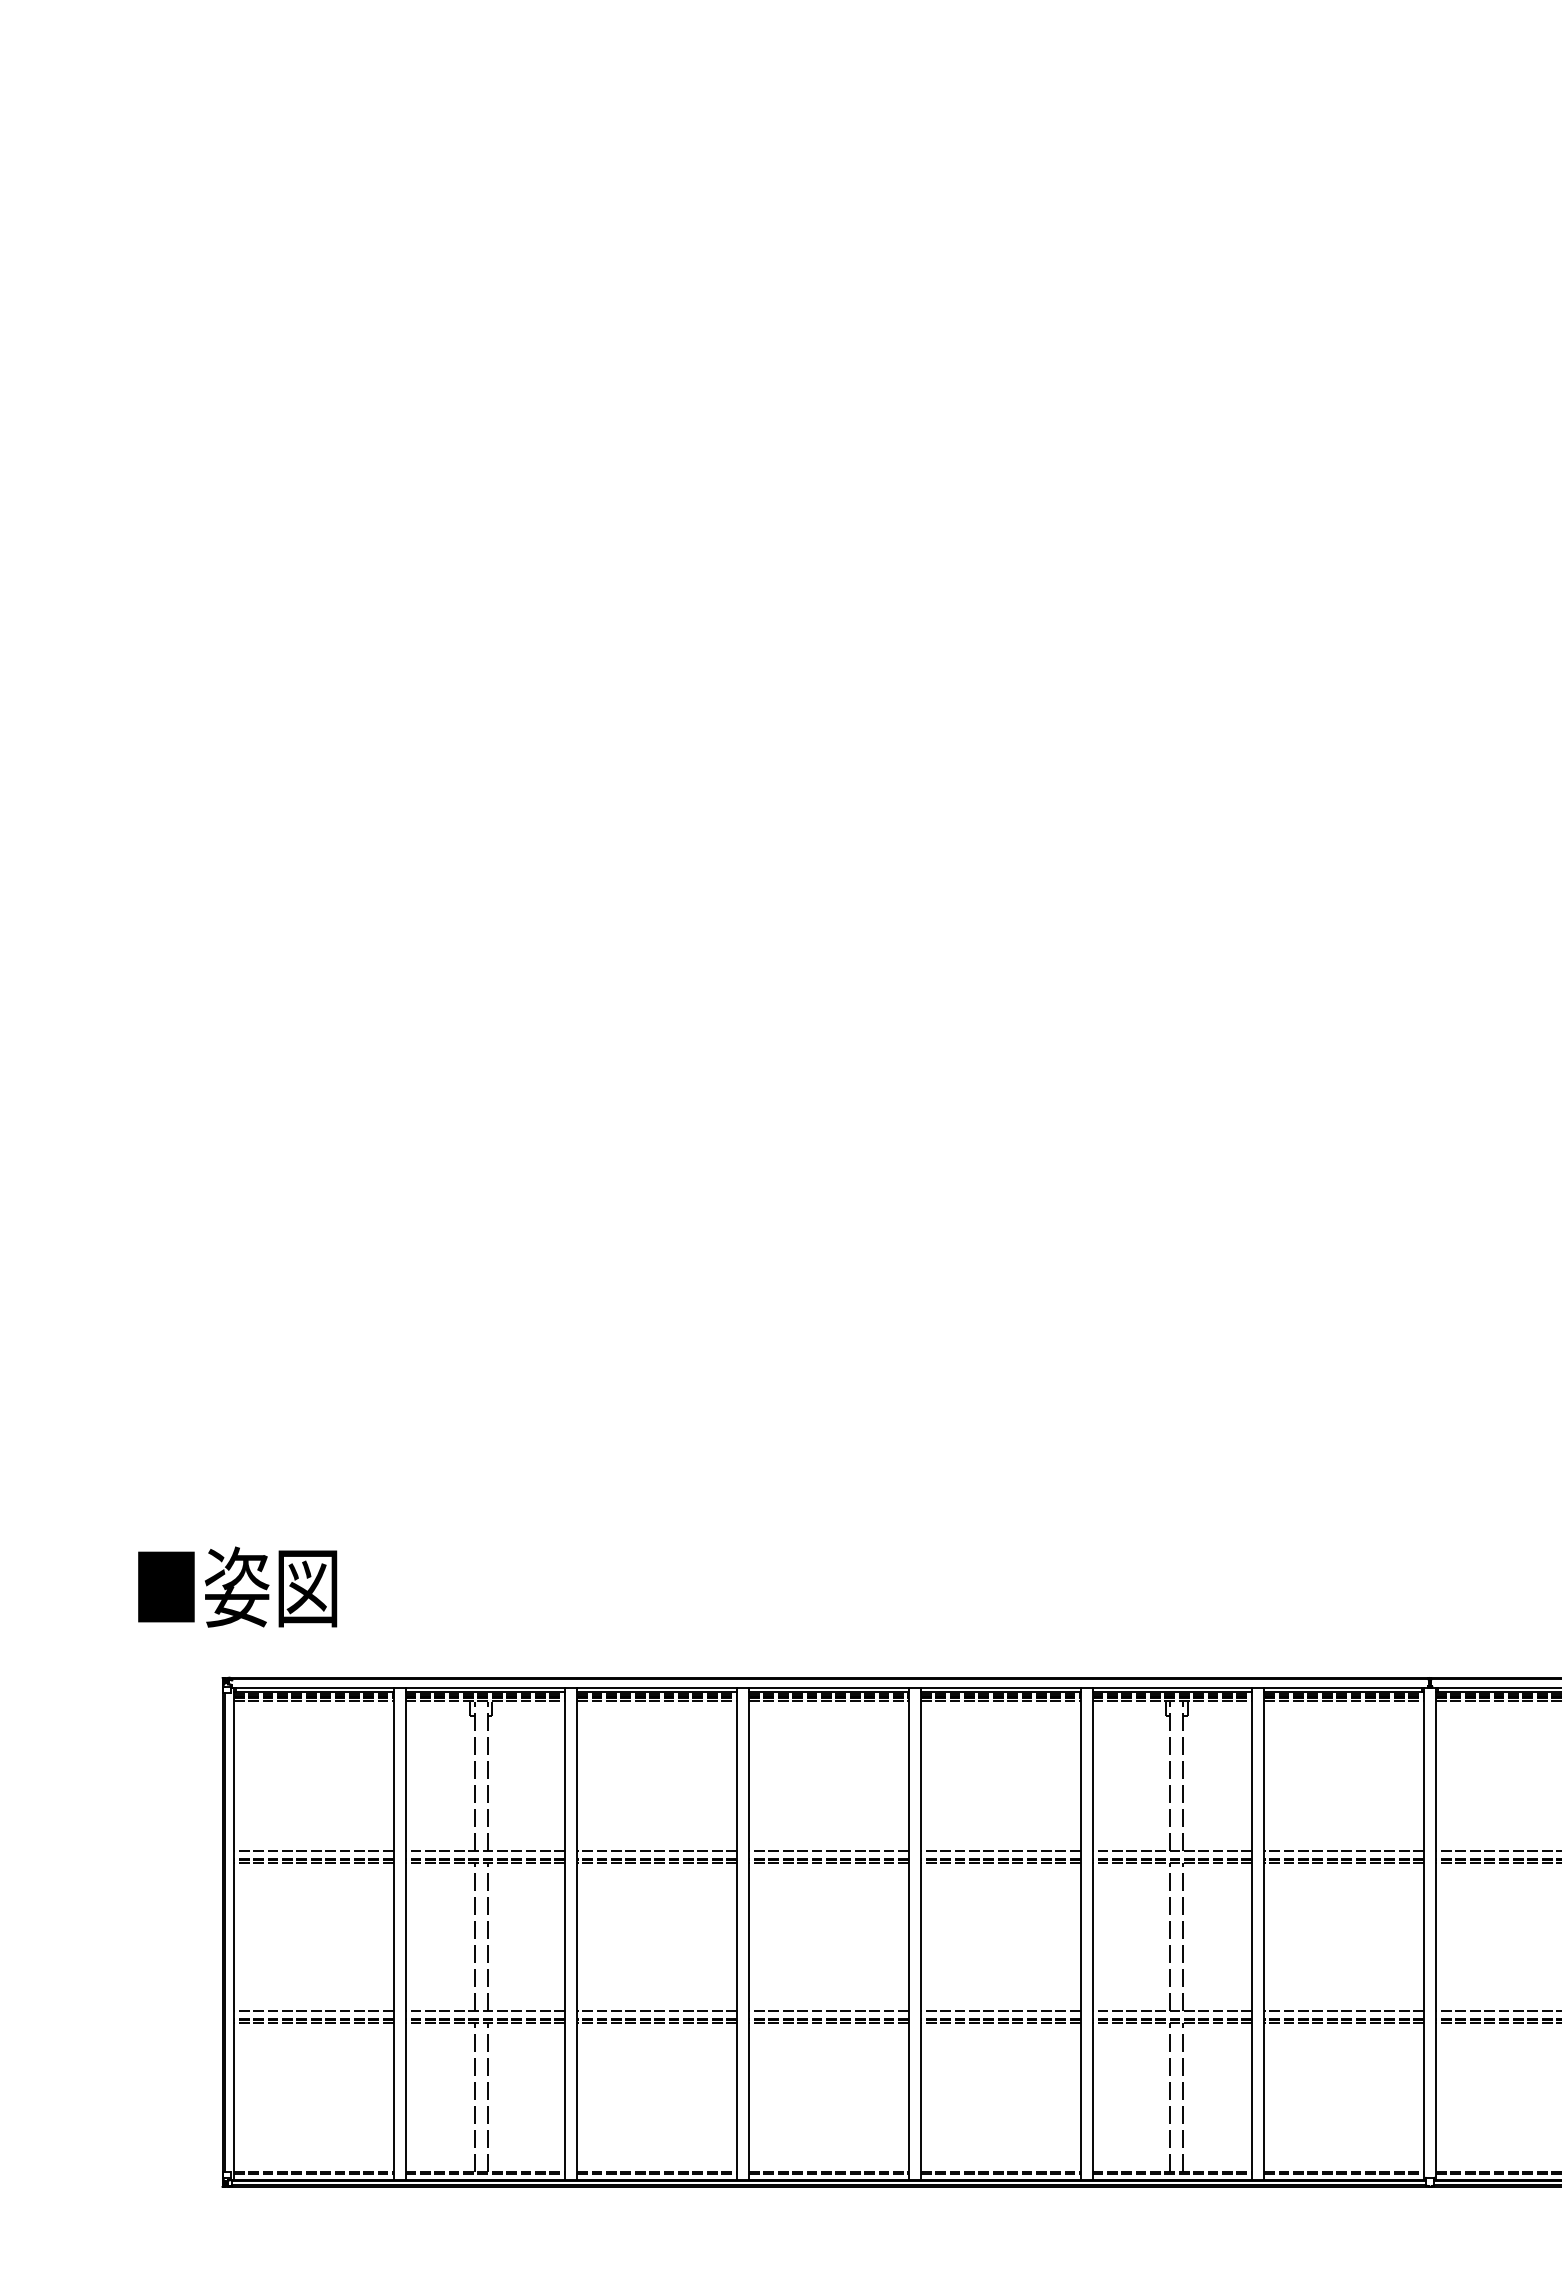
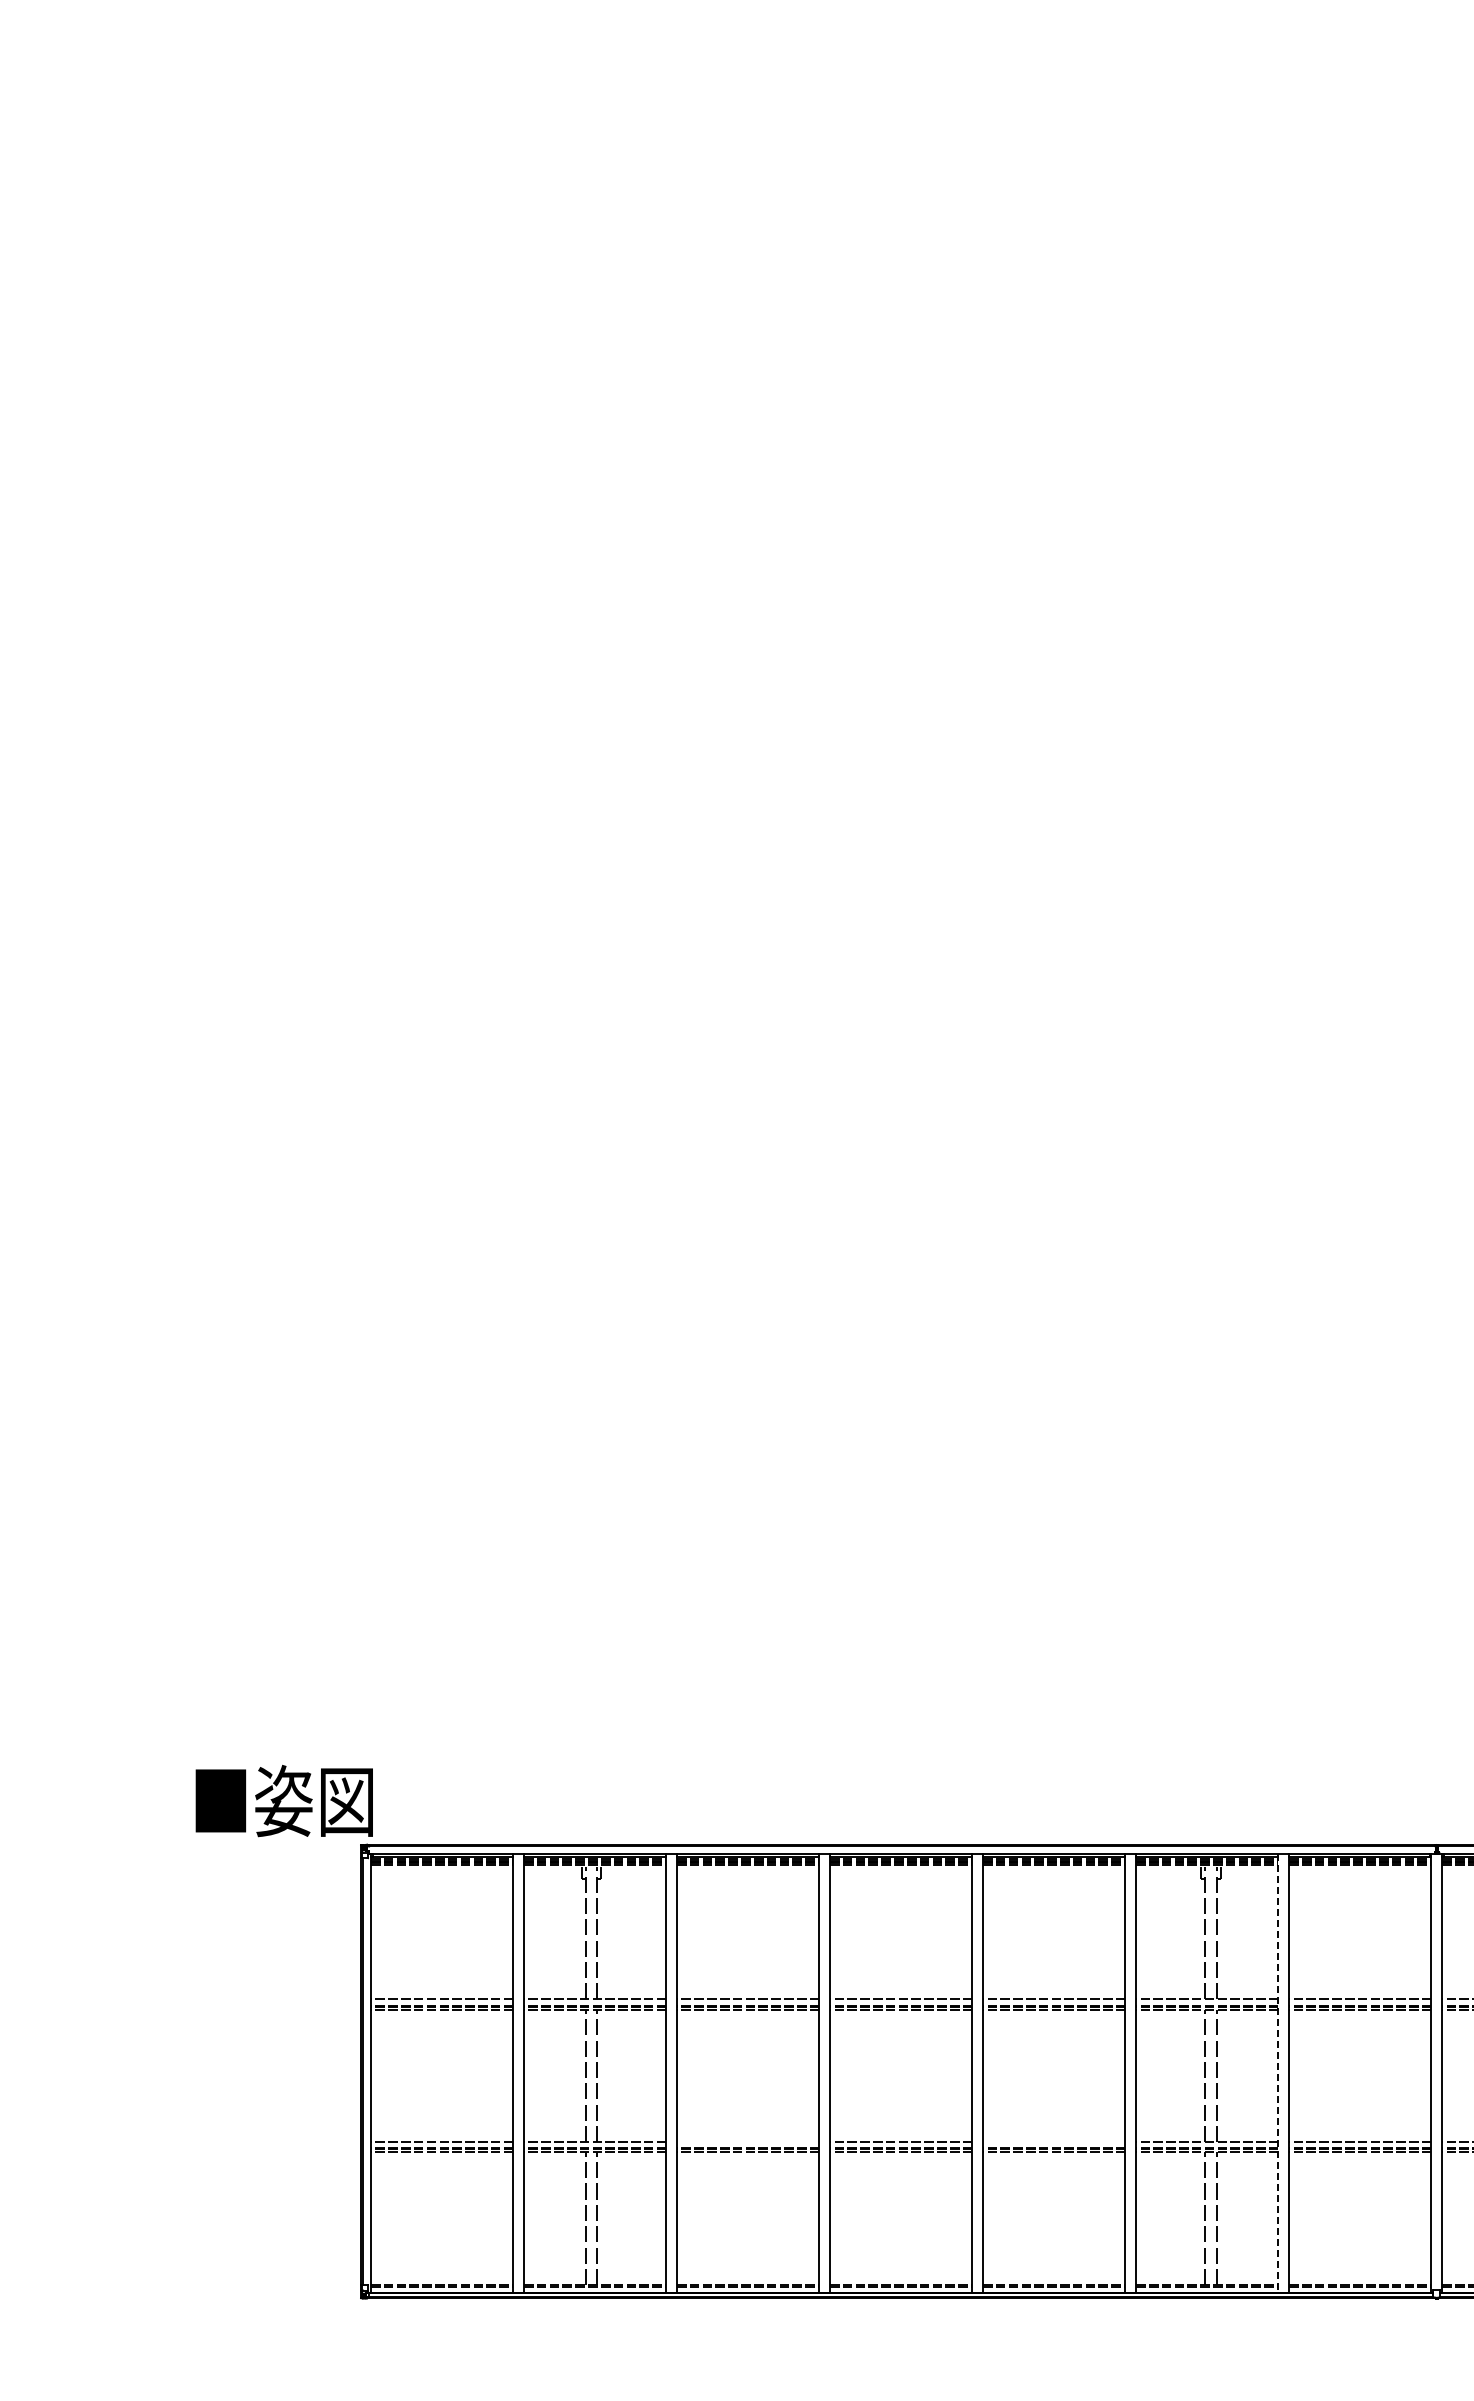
text: (236, 1586) -> (283, 1800), moved
line: (1252, 1934) -> (1278, 2073), solid -> dashed
line: (656, 2011) -> (747, 2142), removed
line: (1000, 2011) -> (1054, 2142), removed

